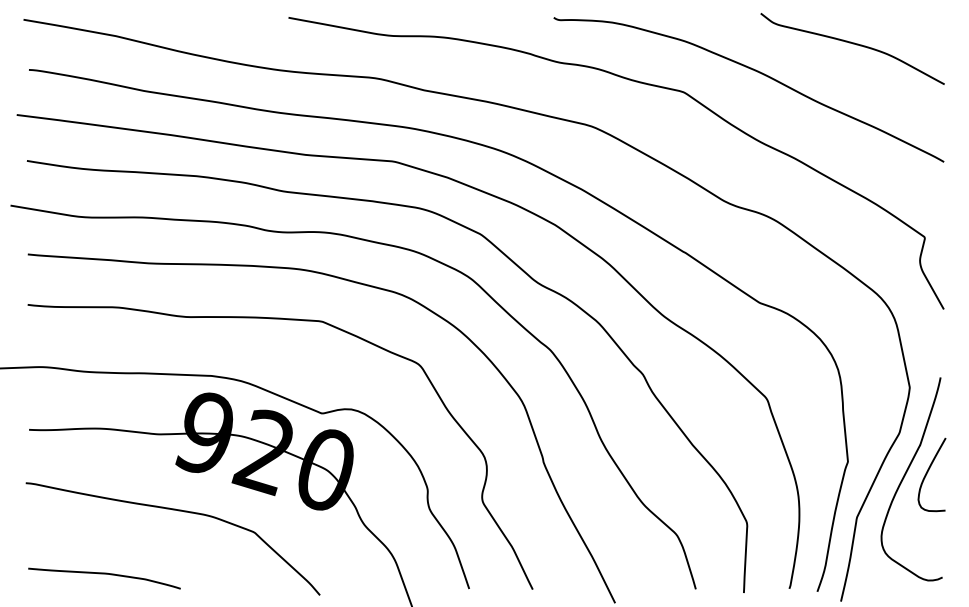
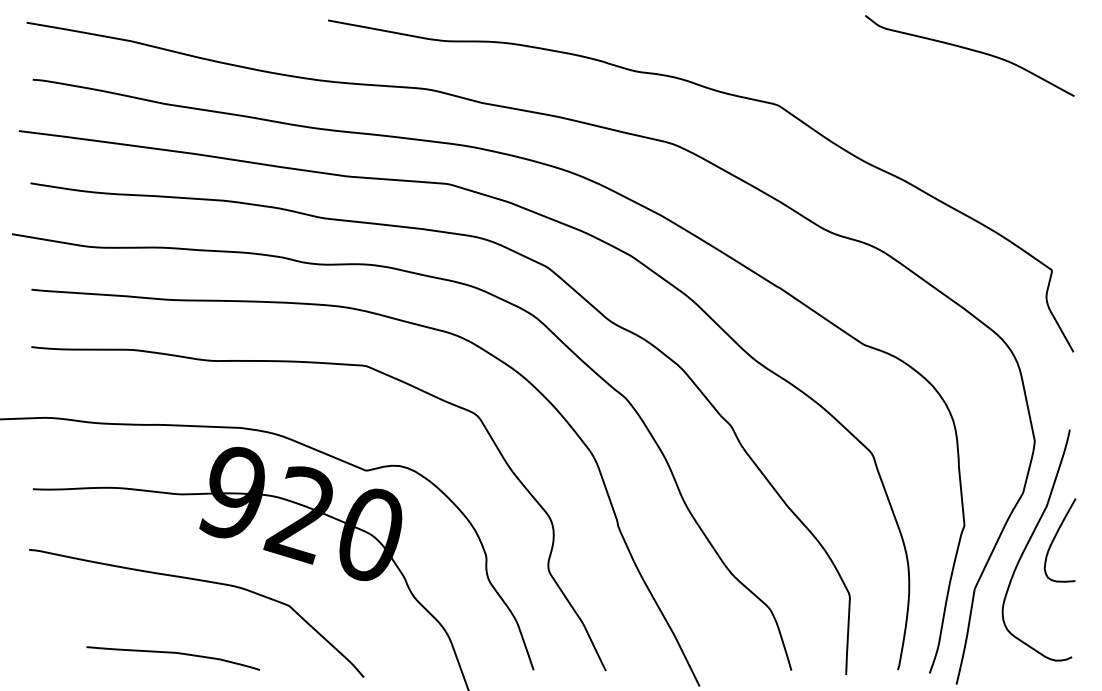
curve: (757, 72) -> (861, 82), removed
curve: (104, 574) -> (173, 653), moved

